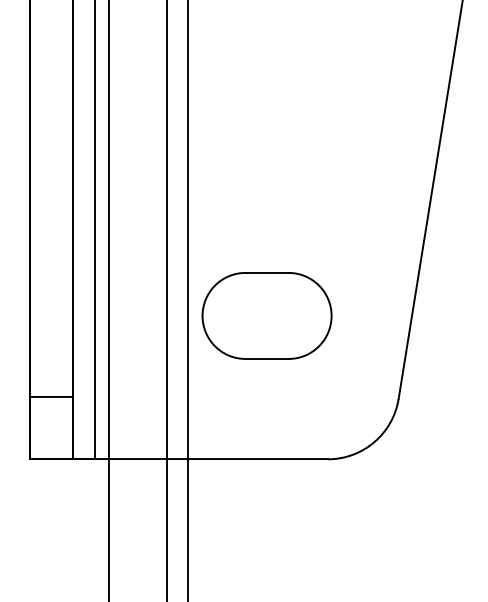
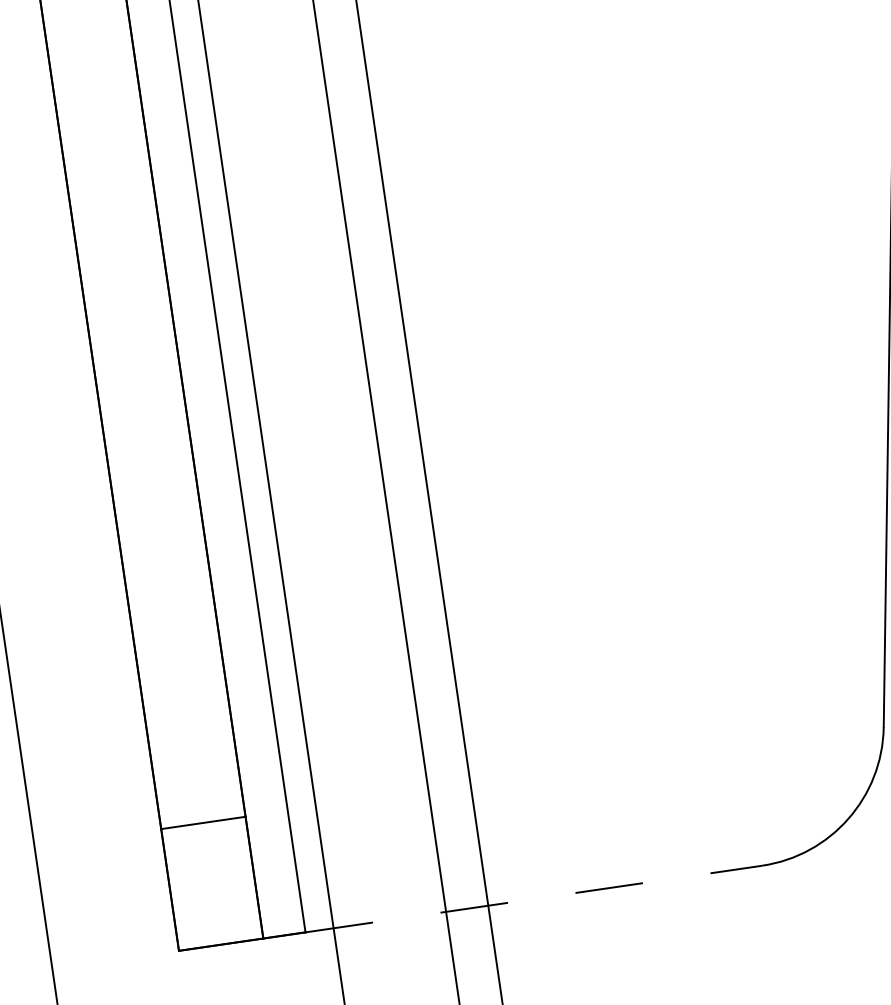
part: (266, 315) -> (600, 601), removed
line: (211, 459) -> (534, 899), solid -> dashed

